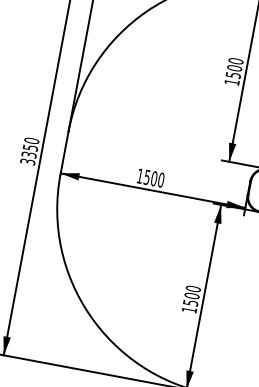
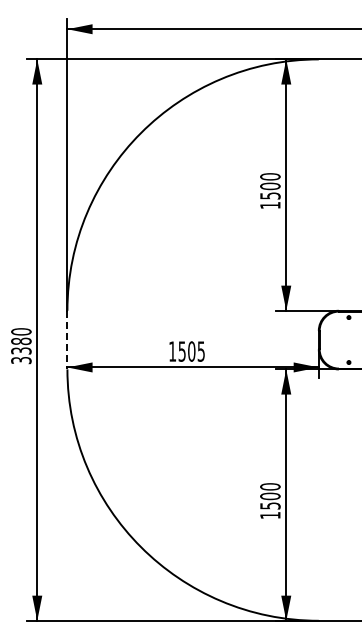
text: (30, 148) -> (21, 341), 3350 -> 3380
line: (64, 153) -> (67, 340), solid -> dashed
text: (161, 180) -> (201, 351), 1500 -> 1505

